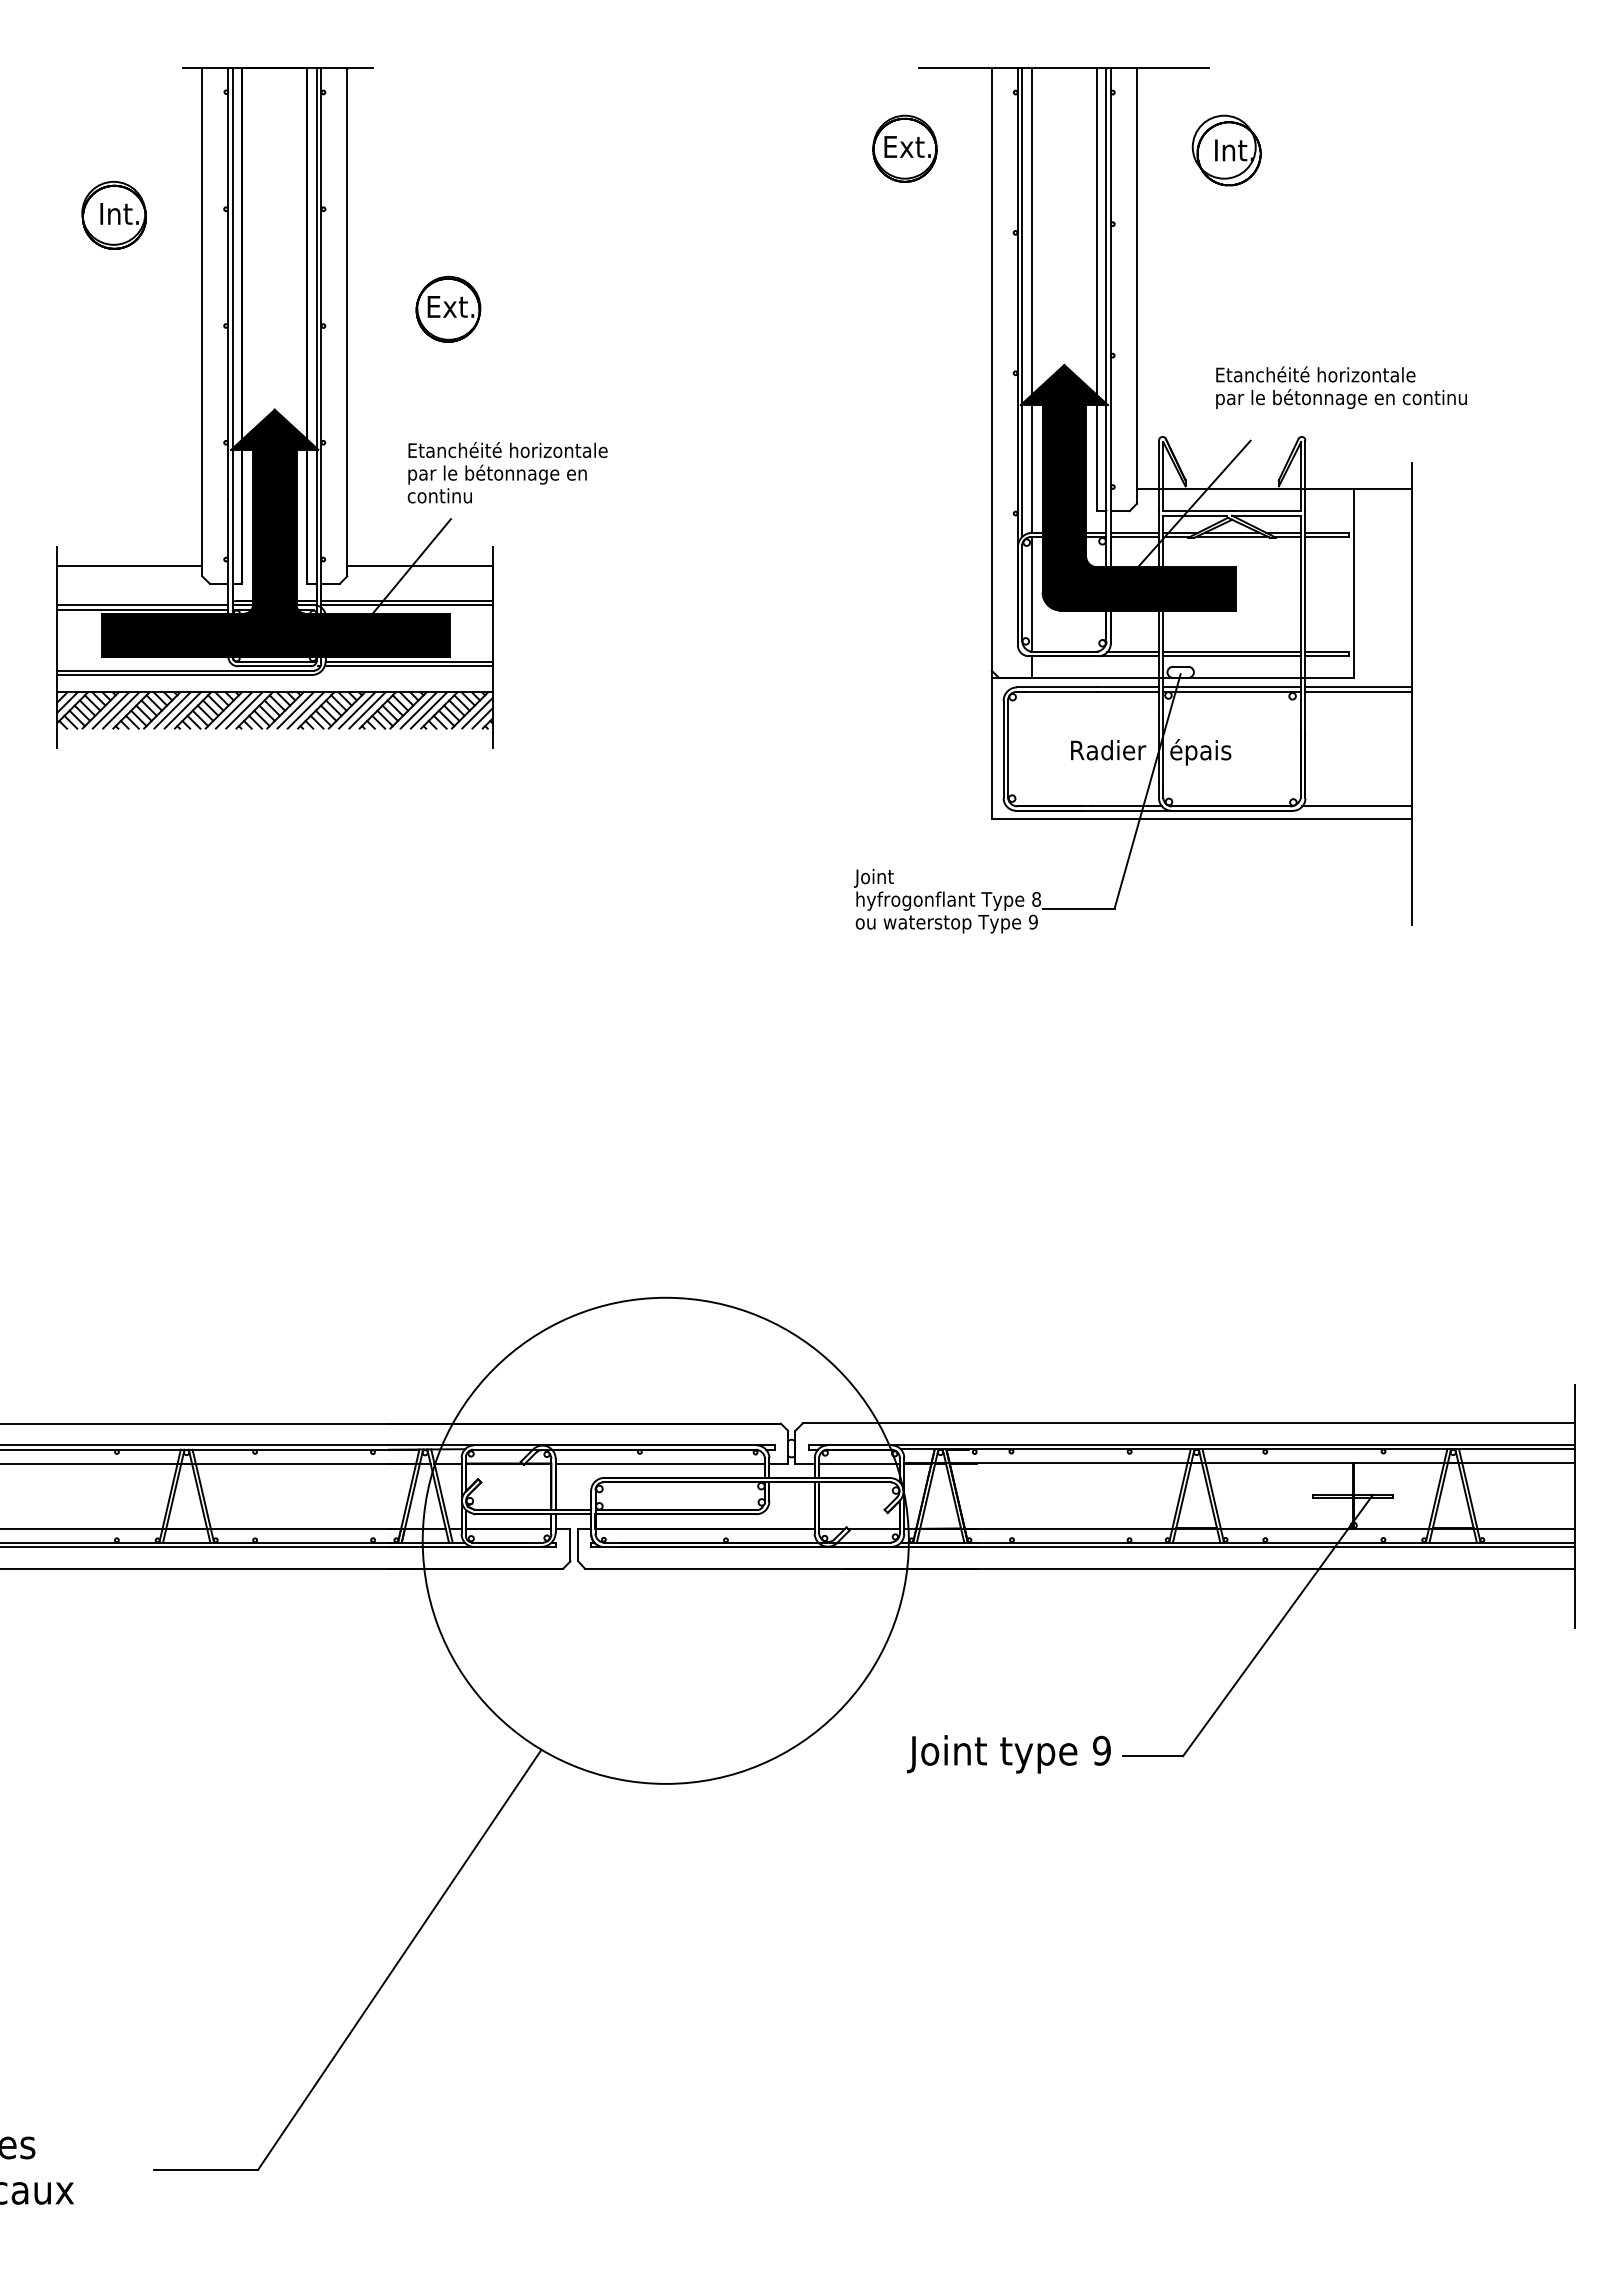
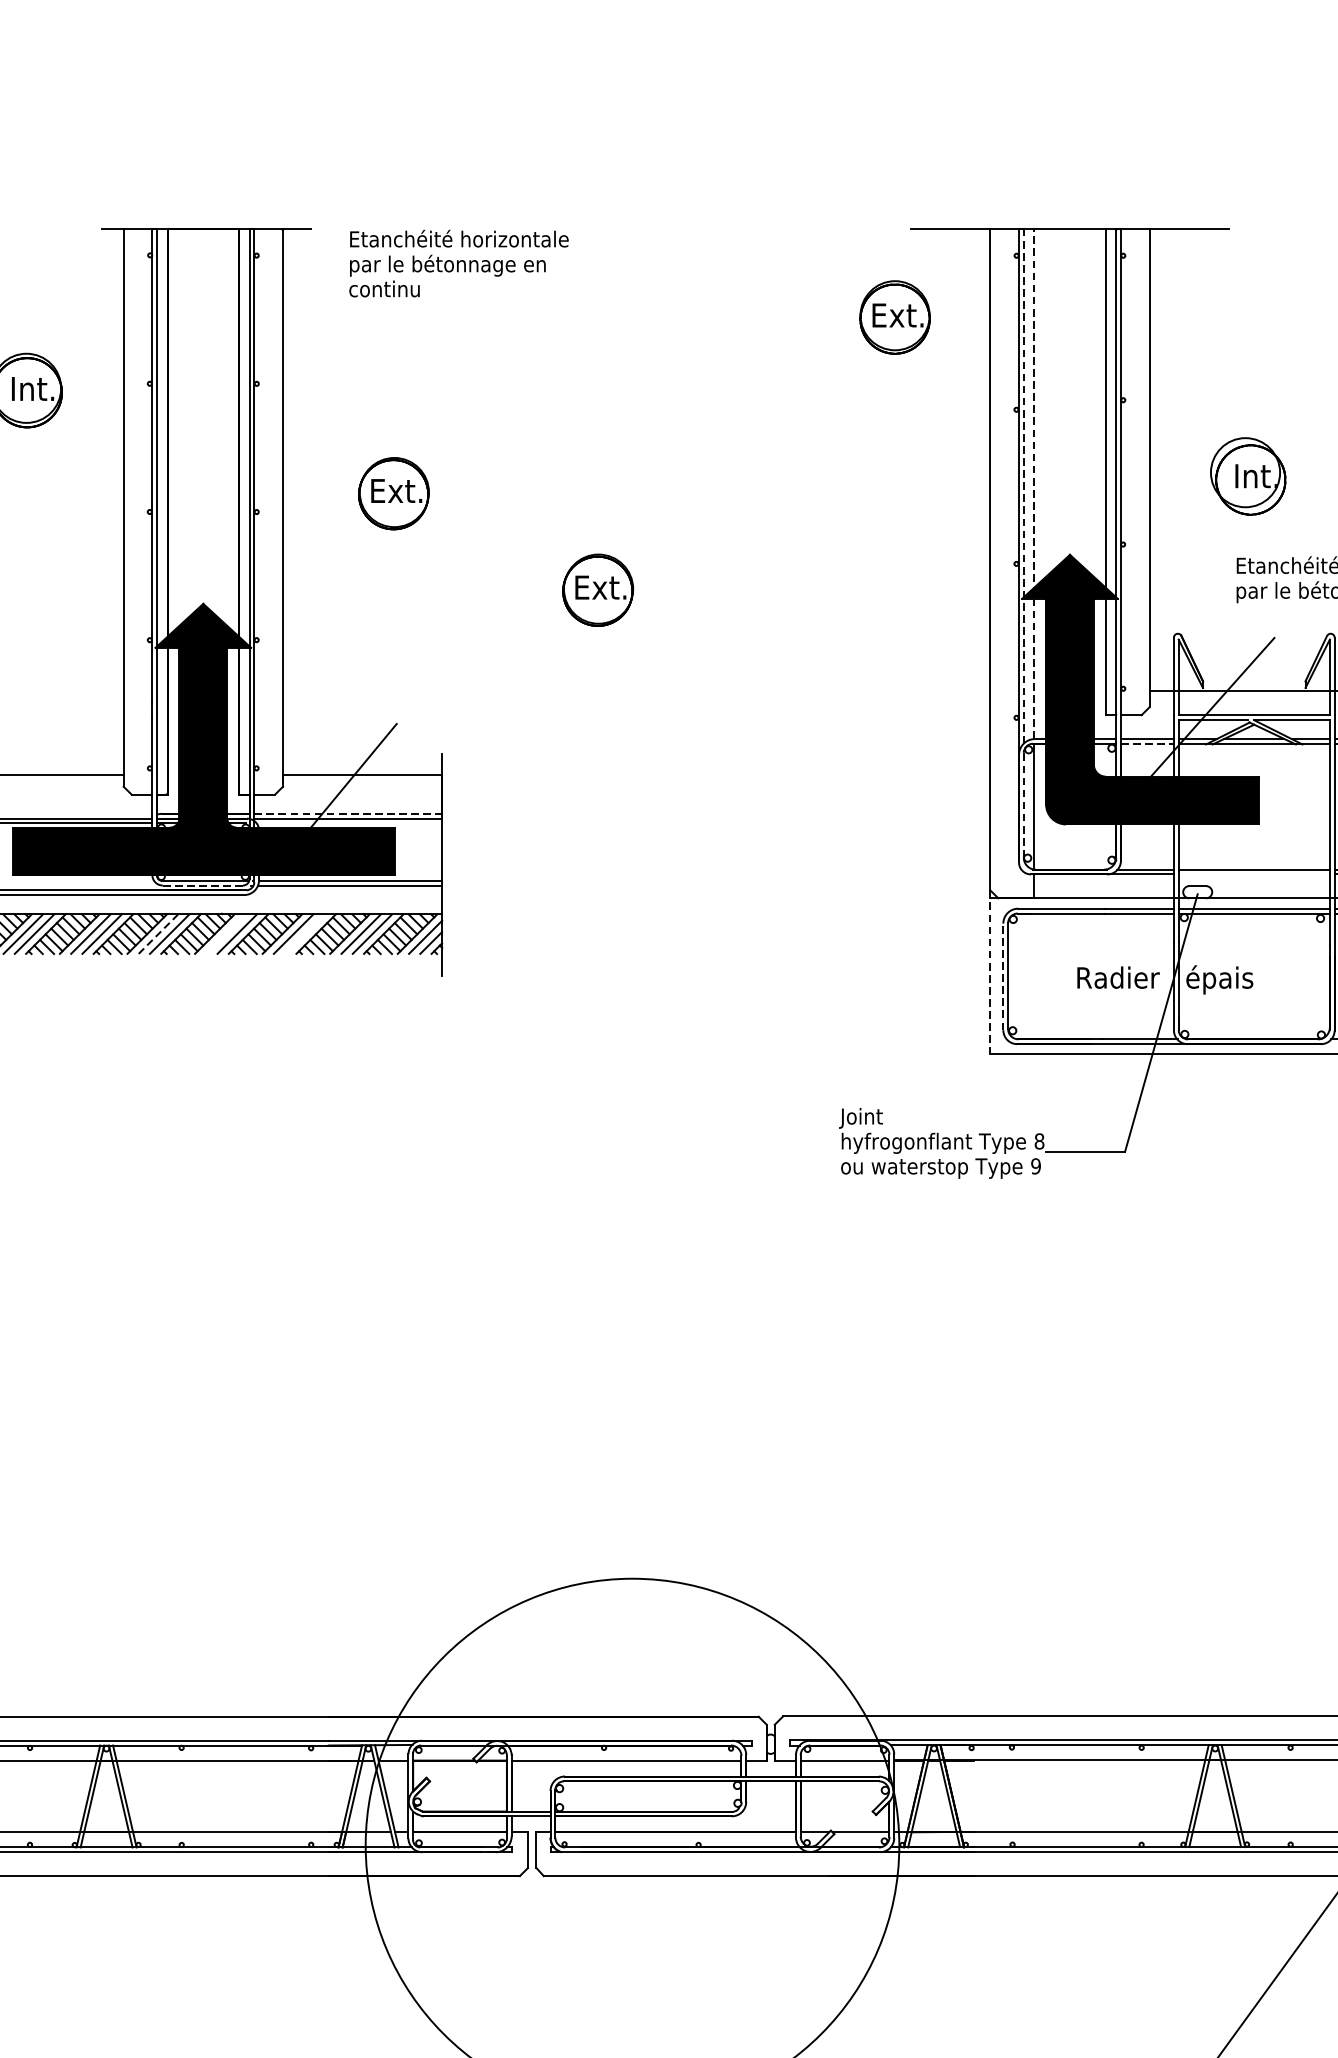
part: (1226, 150) -> (1247, 476), moved
line: (1031, 300) -> (1033, 484), solid -> dashed
line: (1022, 302) -> (1024, 486), solid -> dashed
part: (634, 396) -> (598, 589), added
text: (507, 472) -> (458, 263), moved
line: (1135, 537) -> (1148, 744), solid -> dashed
line: (1022, 593) -> (1024, 805), solid -> dashed
line: (406, 600) -> (347, 813), solid -> dashed
line: (1232, 656) -> (1254, 874), removed
line: (274, 666) -> (202, 885), solid -> dashed
line: (233, 710) -> (157, 934), solid -> dashed
line: (295, 710) -> (226, 934), removed
line: (367, 710) -> (305, 934), removed
line: (991, 745) -> (990, 972), solid -> dashed
line: (1003, 749) -> (1003, 976), solid -> dashed

